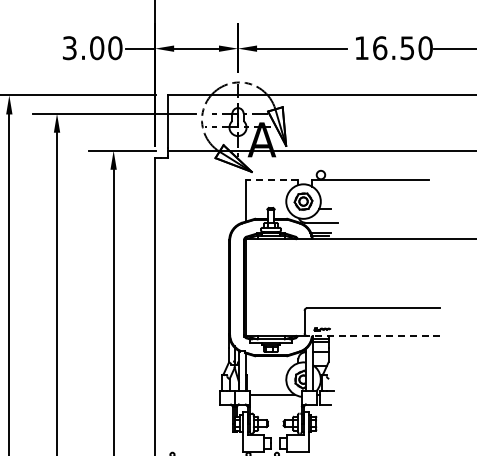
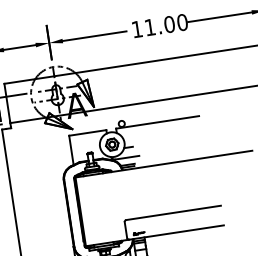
text: (393, 48) -> (159, 26), 16.50 -> 11.00
line: (271, 180) -> (87, 133), dashed -> solid
line: (373, 335) -> (176, 232), dashed -> solid

